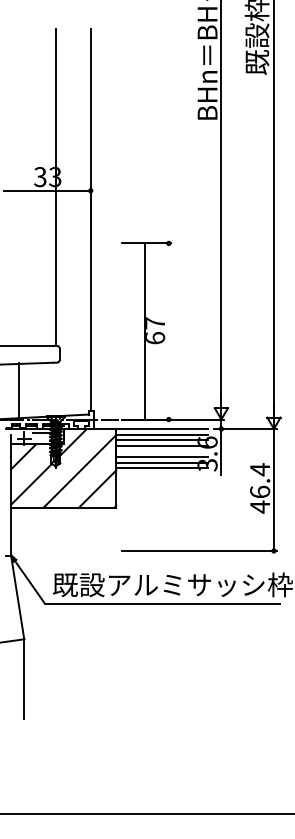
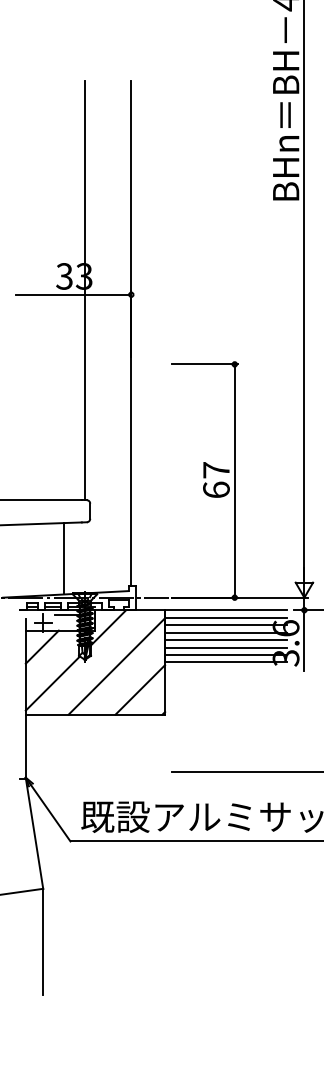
line: (144, 331) -> (234, 481), moved
line: (19, 390) -> (64, 559), moved
line: (162, 451) -> (226, 640), added

